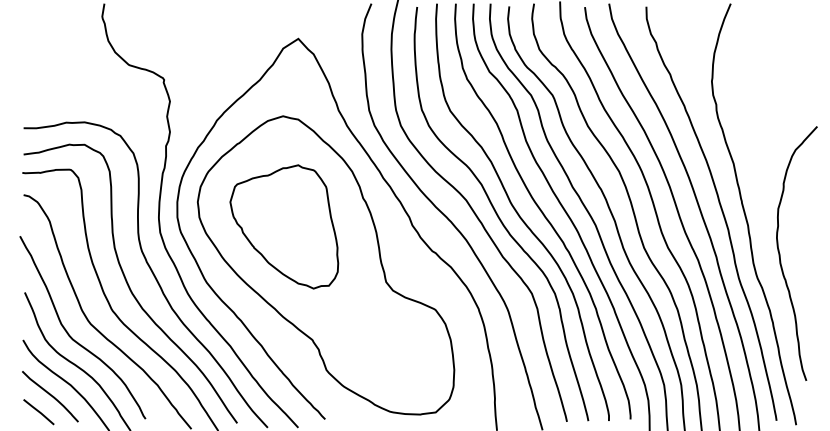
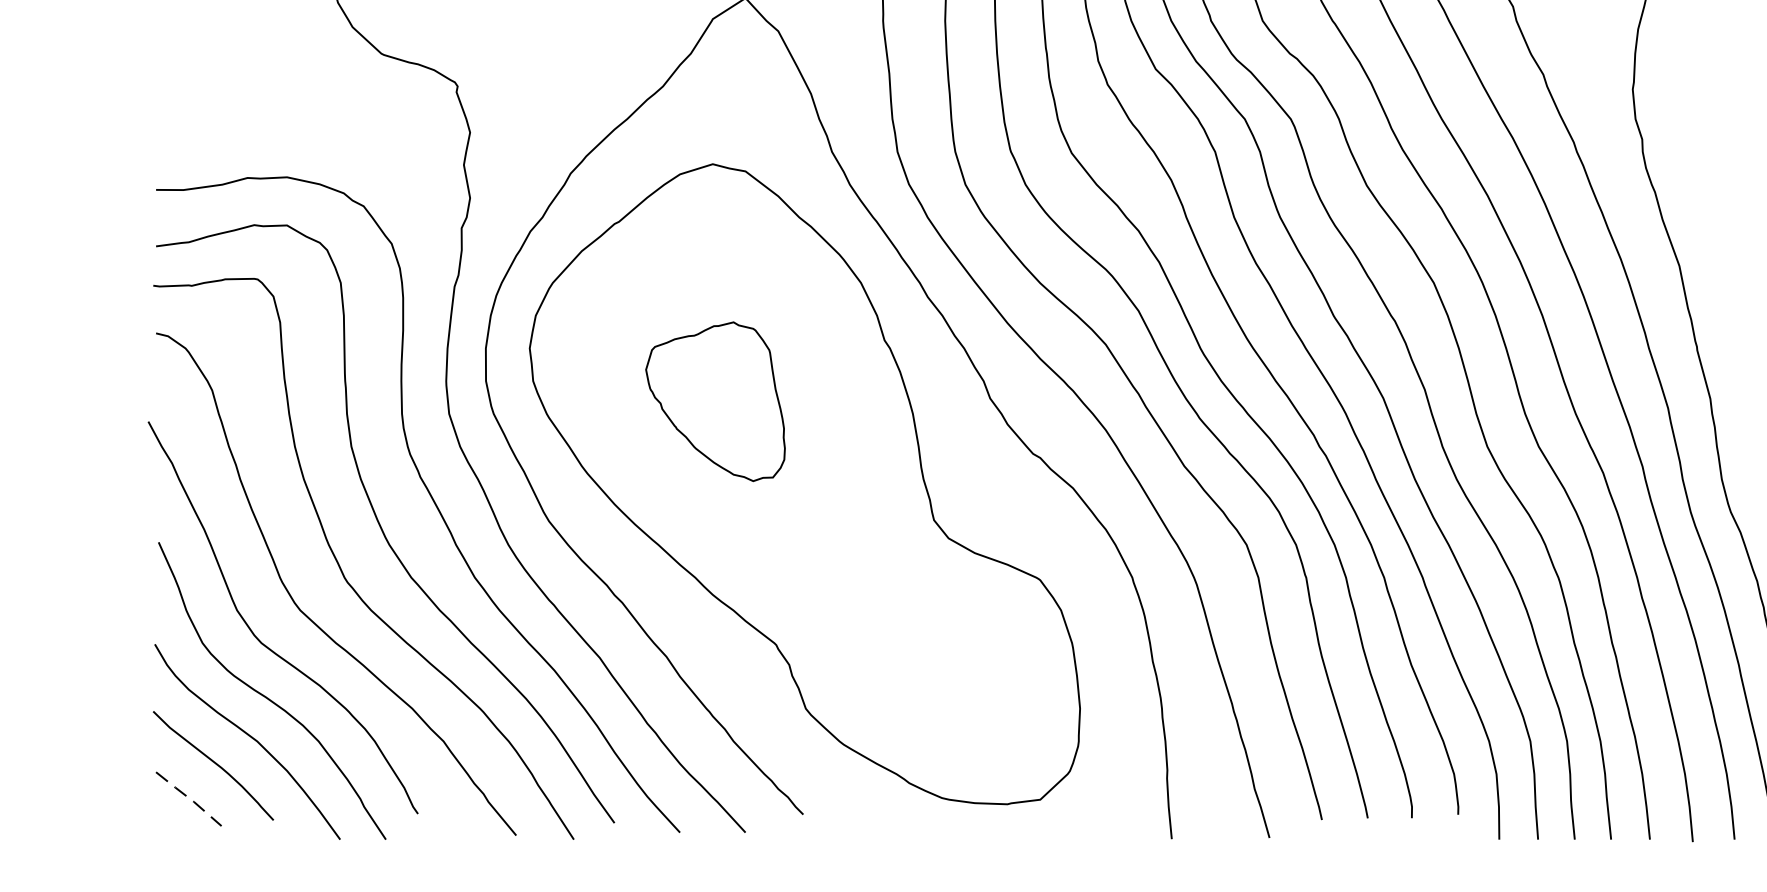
part: (284, 226) -> (715, 400), size x0.6
line: (39, 412) -> (190, 799), solid -> dashed

